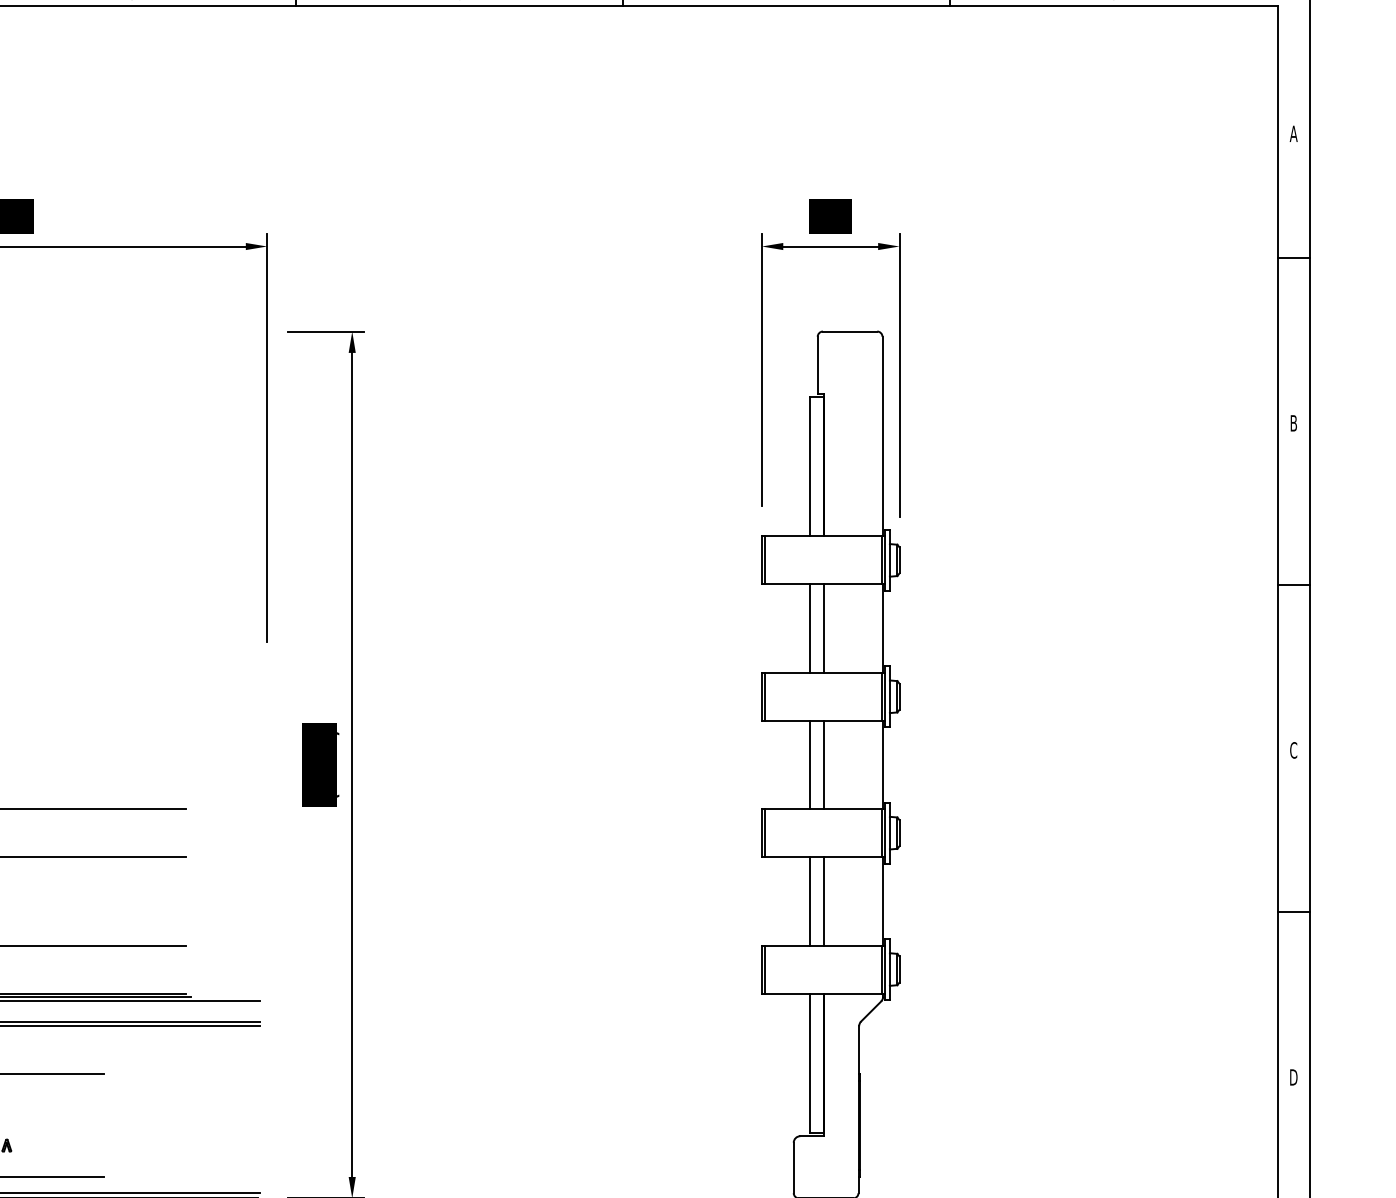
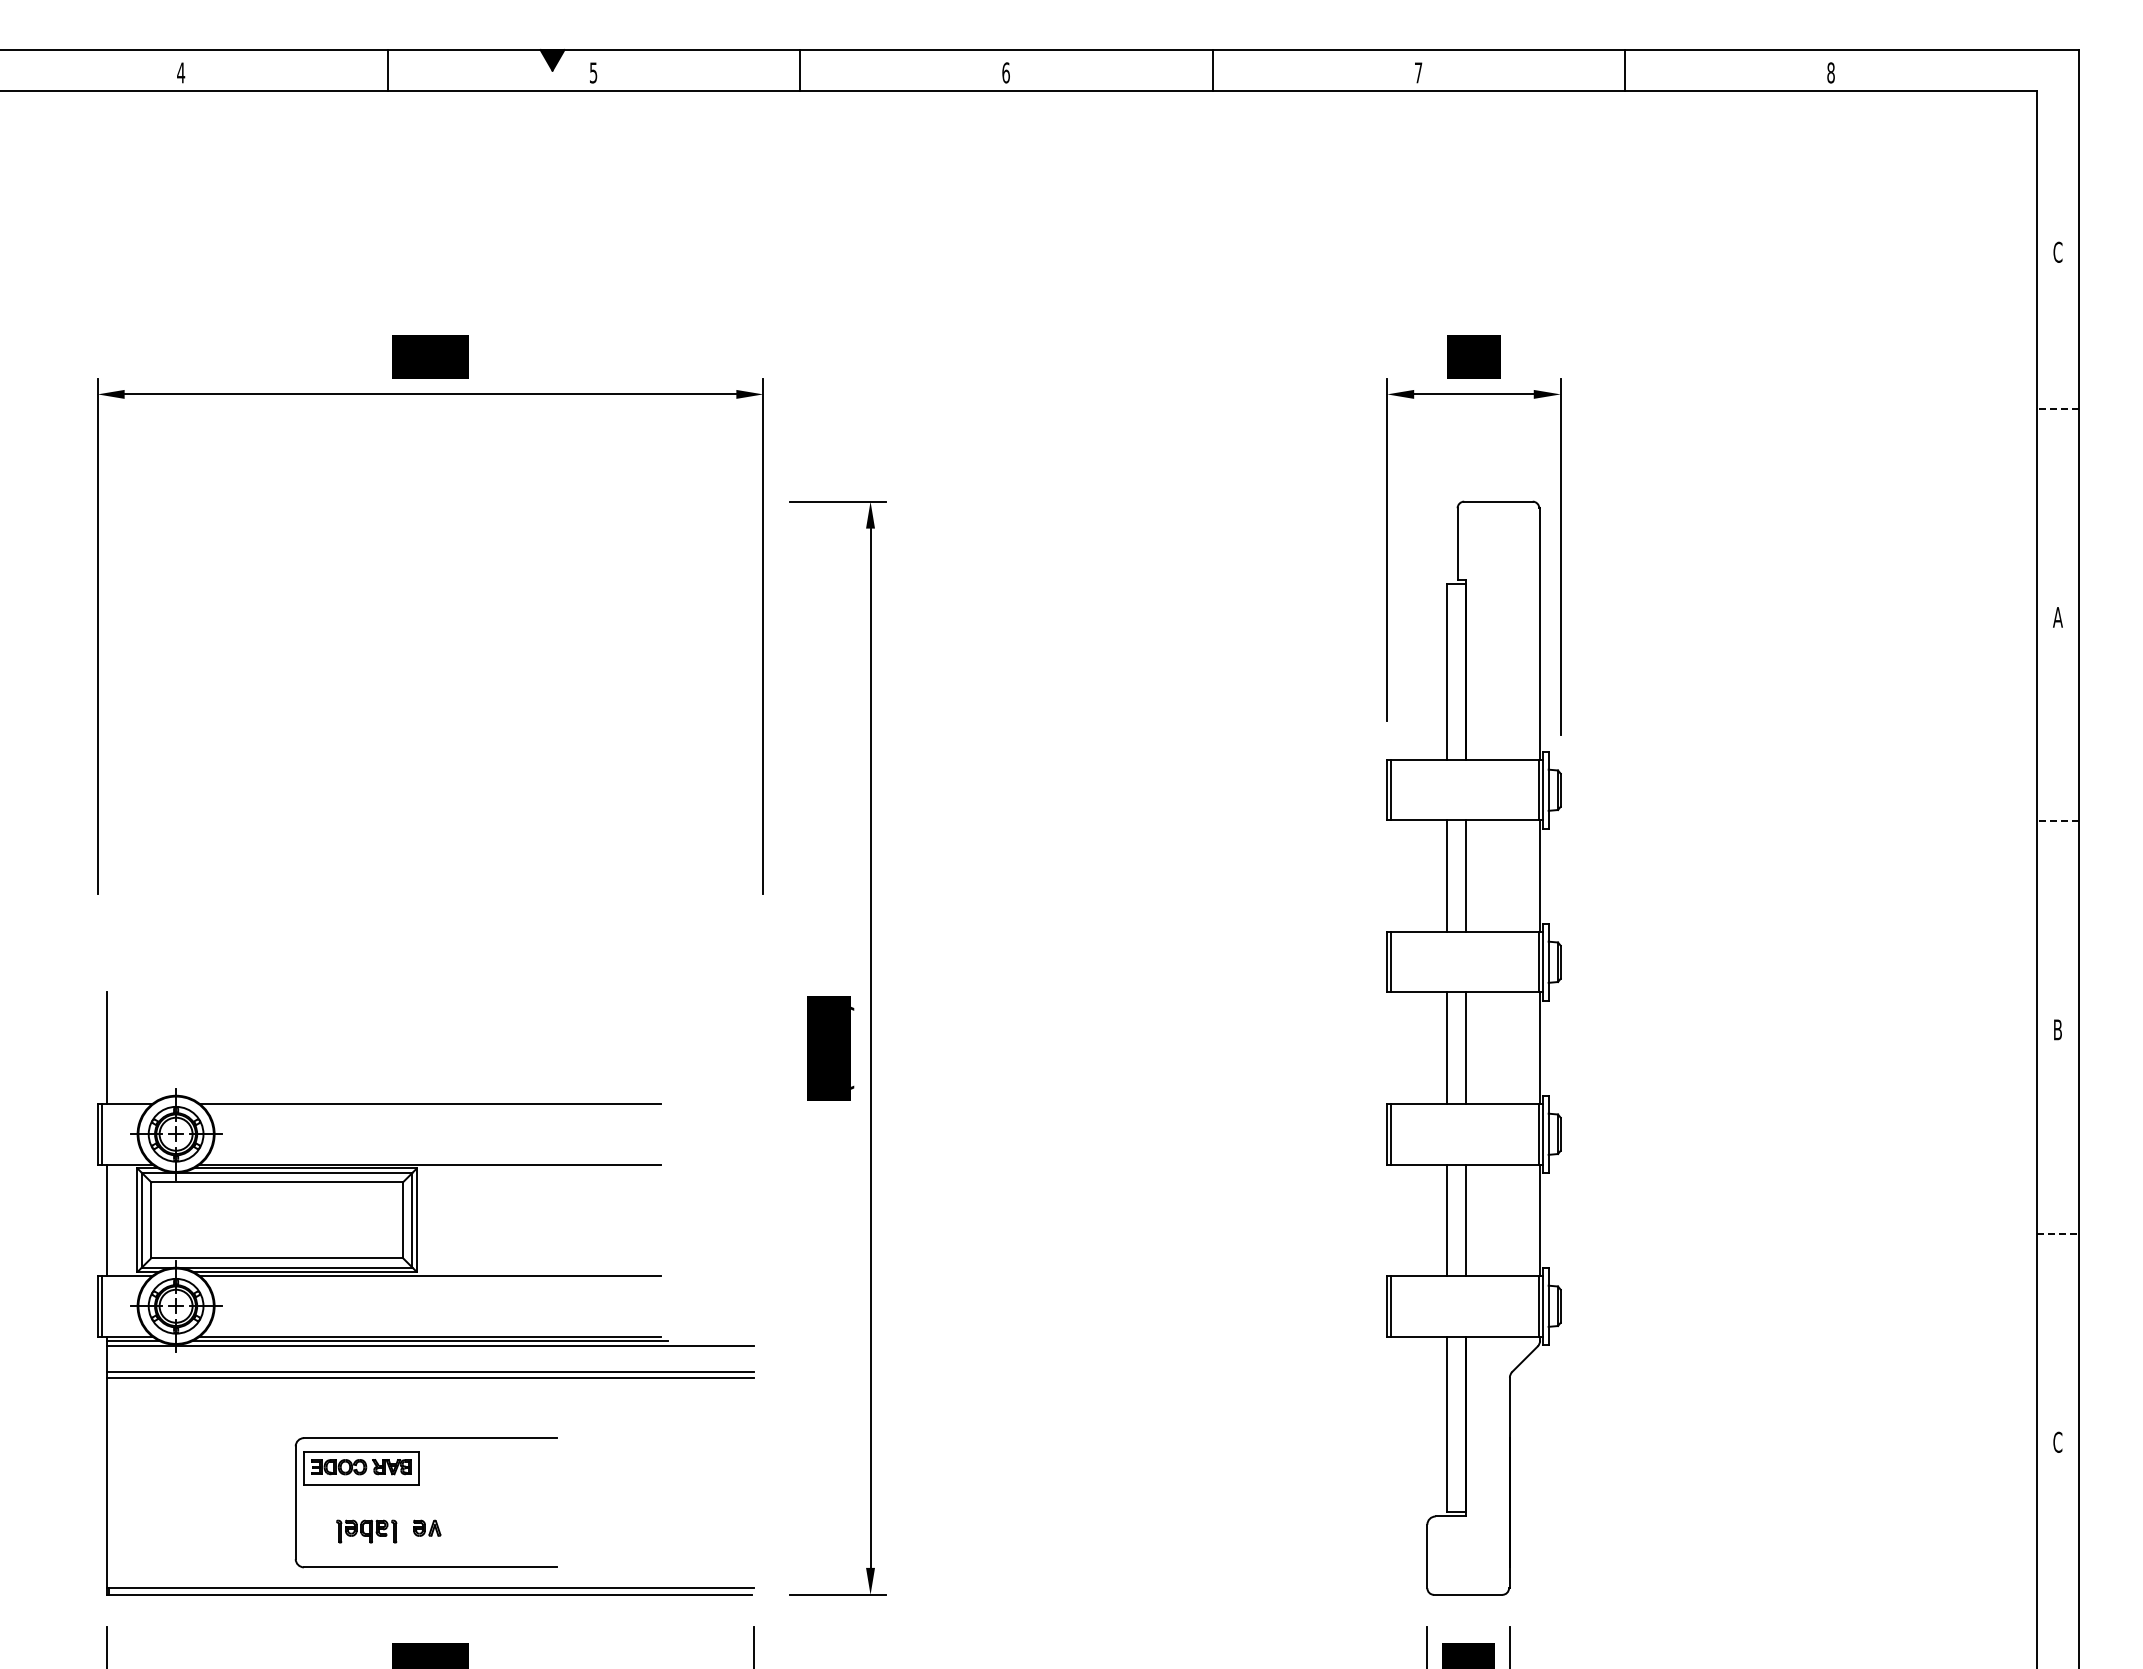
text: (1293, 133) -> (2057, 251), A -> C
line: (1294, 257) -> (2058, 408), solid -> dashed
text: (1293, 423) -> (2057, 617), B -> A
line: (1294, 585) -> (2058, 821), solid -> dashed
text: (1293, 750) -> (2057, 1029), C -> B
line: (1294, 911) -> (2058, 1233), solid -> dashed
text: (1293, 1076) -> (2057, 1441), D -> C

